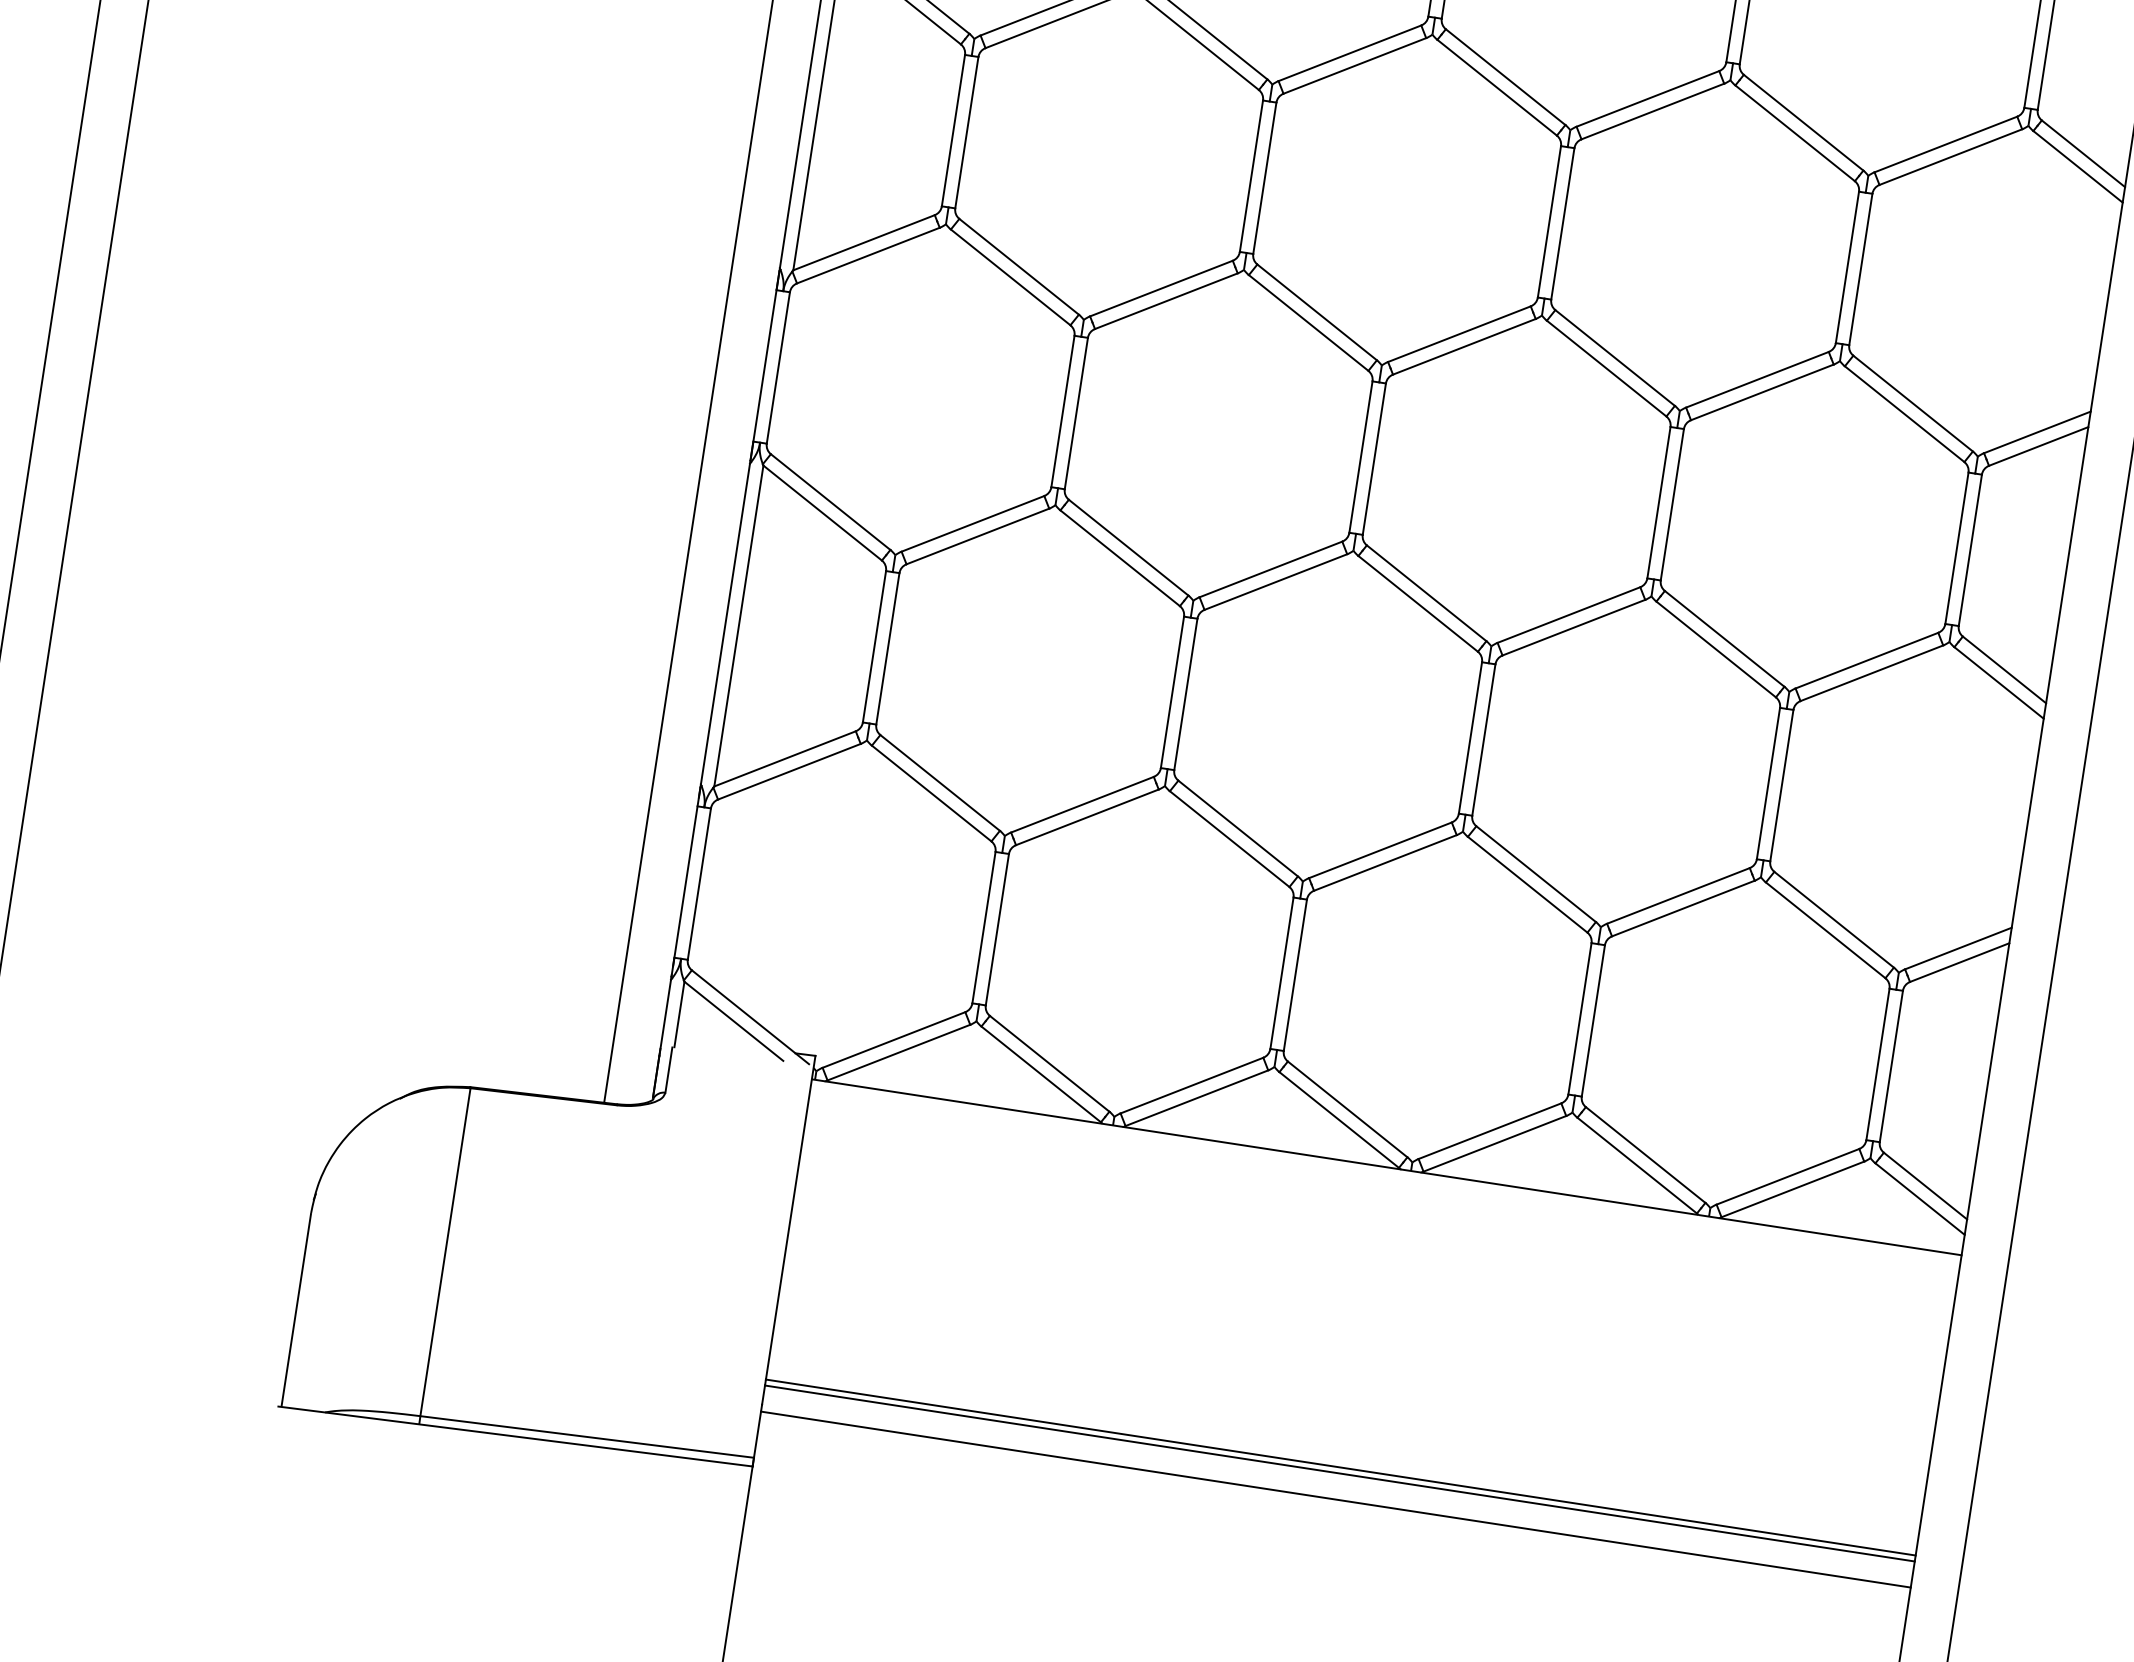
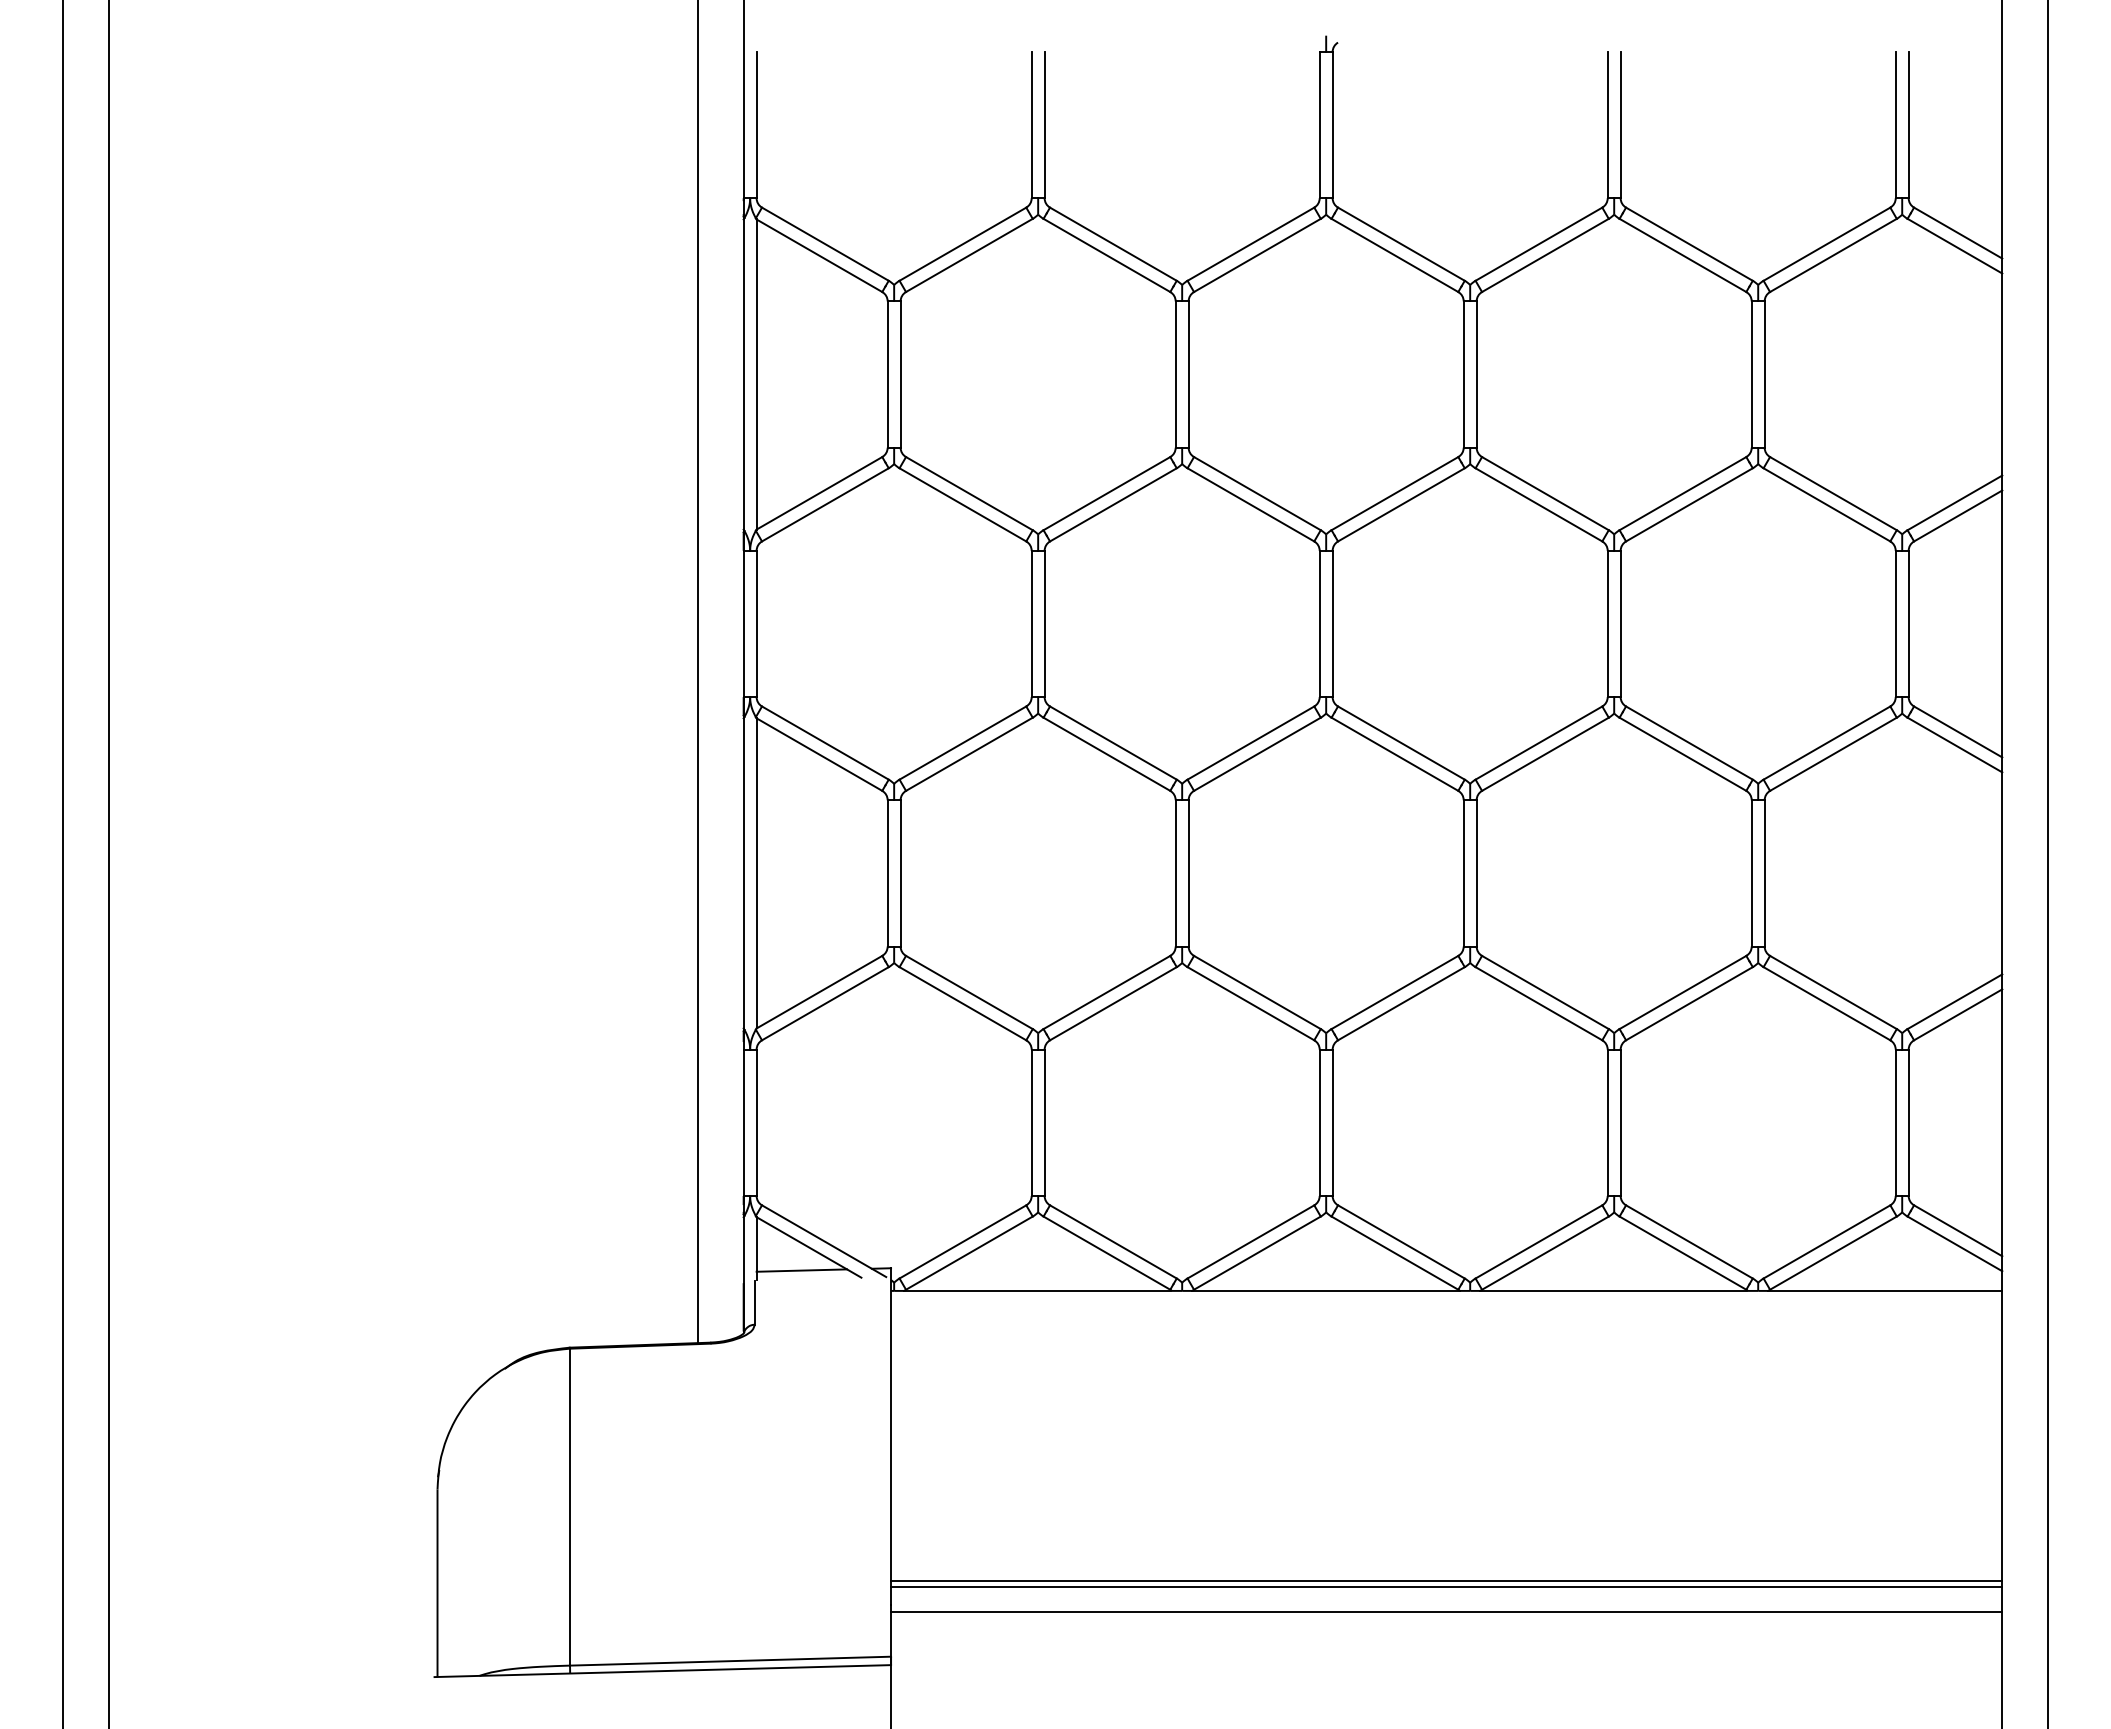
line: (722, 1044) -> (801, 1270), added

